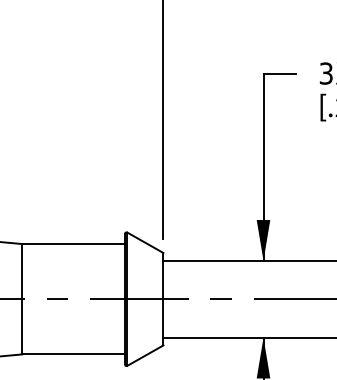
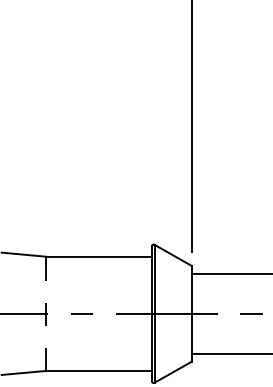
line: (22, 298) -> (45, 313), solid -> dashed

